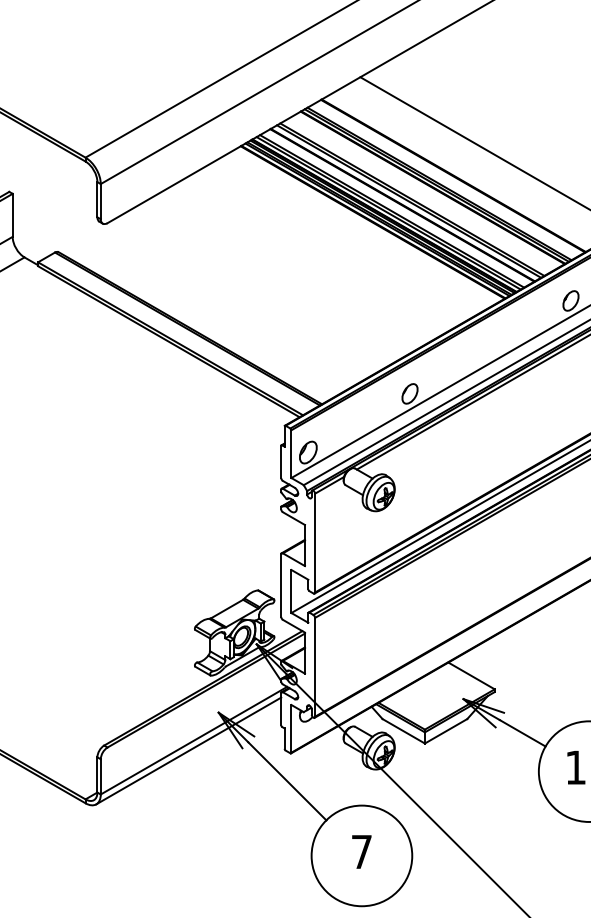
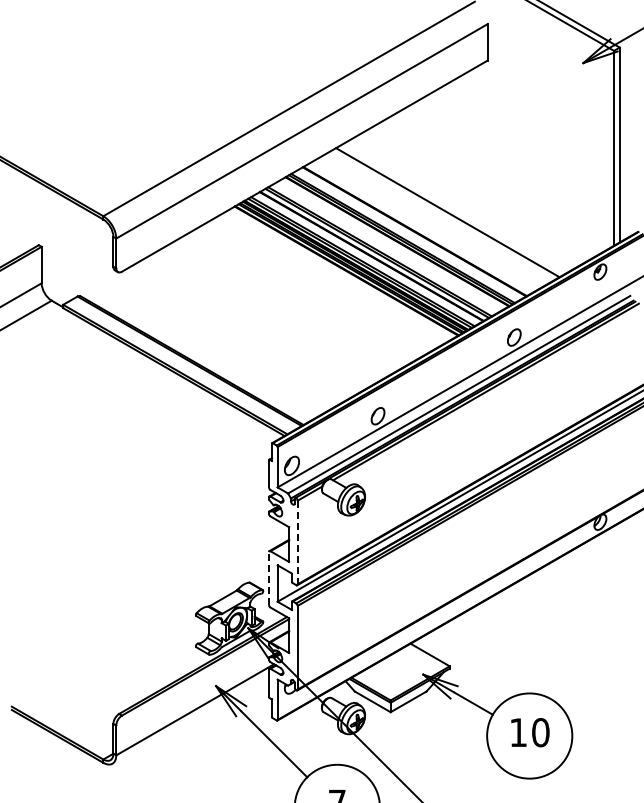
line: (314, 543) -> (297, 542), solid -> dashed
line: (281, 585) -> (269, 578), solid -> dashed
line: (188, 750) -> (190, 718), removed

